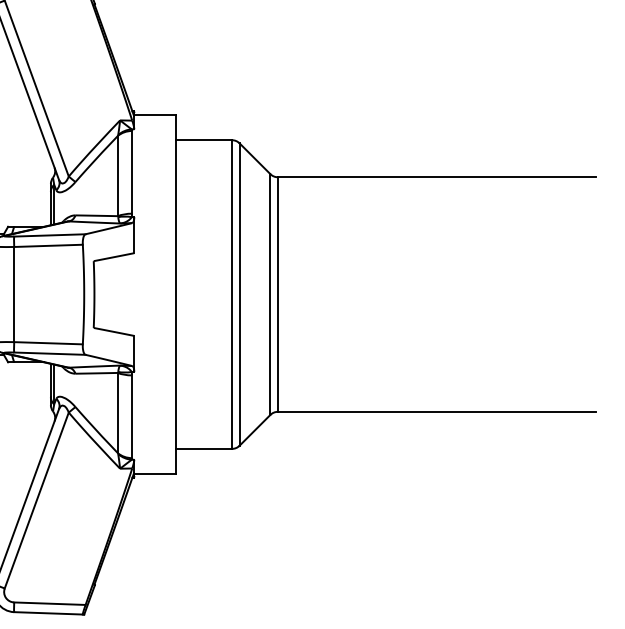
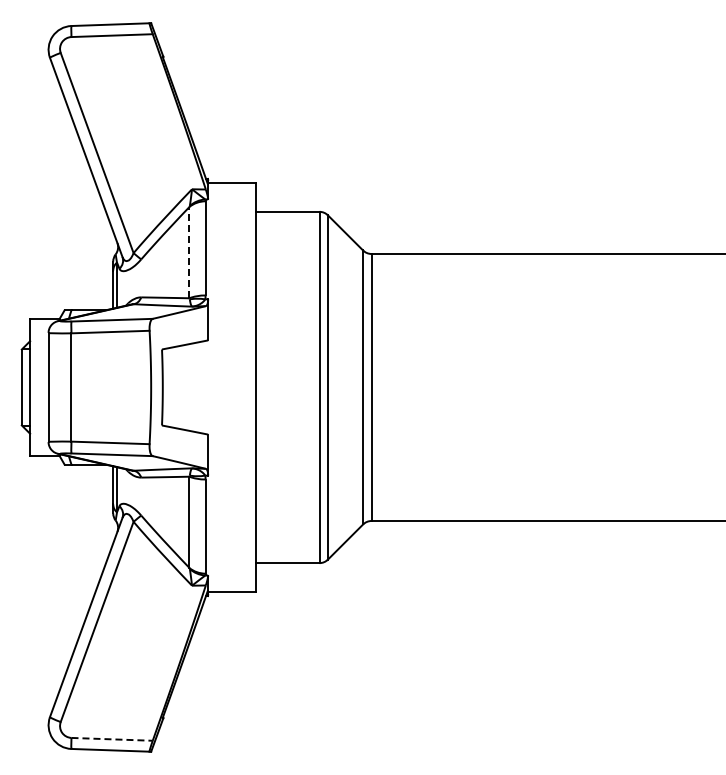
line: (117, 175) -> (189, 252), solid -> dashed
line: (50, 603) -> (112, 739), solid -> dashed

